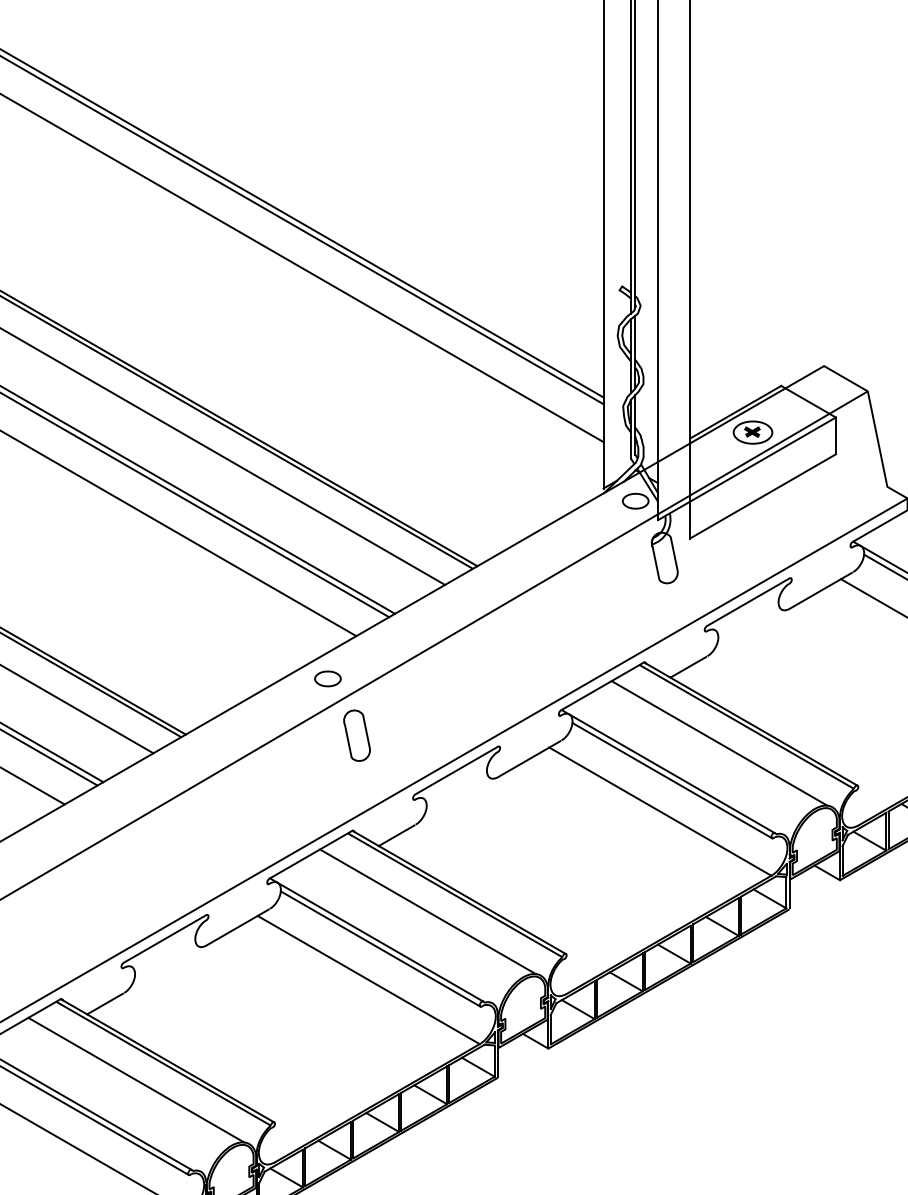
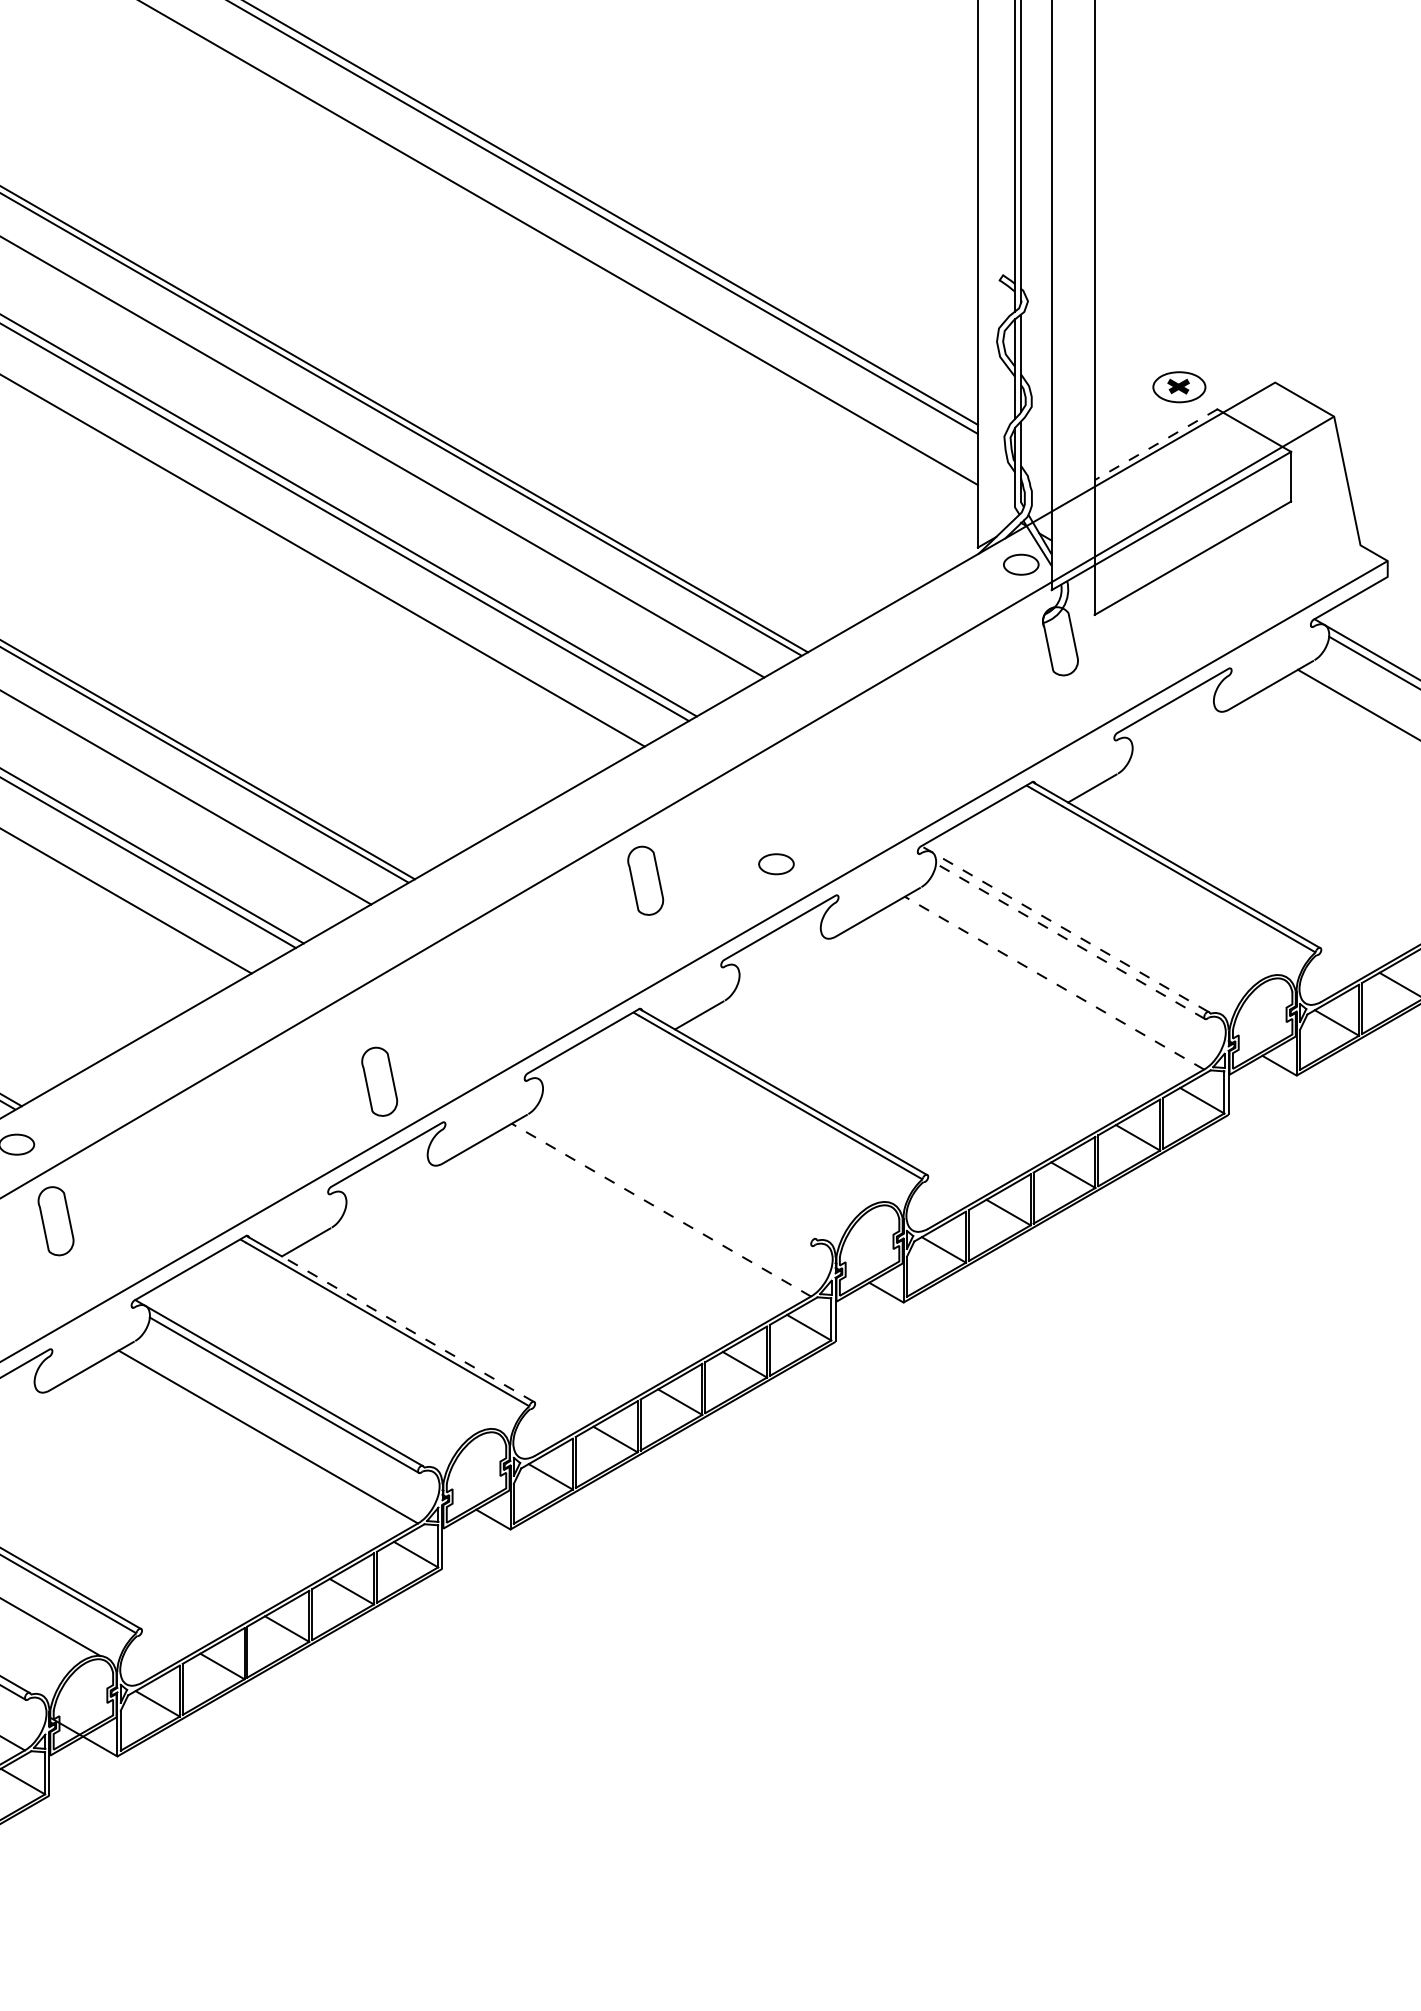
line: (736, 412) -> (1156, 444), solid -> dashed
part: (753, 432) -> (1179, 387), moved
part: (327, 679) -> (776, 864), moved
line: (718, 743) -> (1133, 891), removed
line: (667, 771) -> (1064, 929), solid -> dashed
line: (672, 780) -> (1070, 941), solid -> dashed
line: (660, 811) -> (1054, 983), solid -> dashed
part: (159, 884) -> (379, 1081), added
line: (427, 912) -> (740, 1118), removed
line: (376, 939) -> (671, 1155), removed
line: (379, 948) -> (676, 1167), removed
line: (368, 980) -> (661, 1210), solid -> dashed
line: (180, 1067) -> (407, 1328), solid -> dashed
line: (135, 1079) -> (347, 1344), removed

